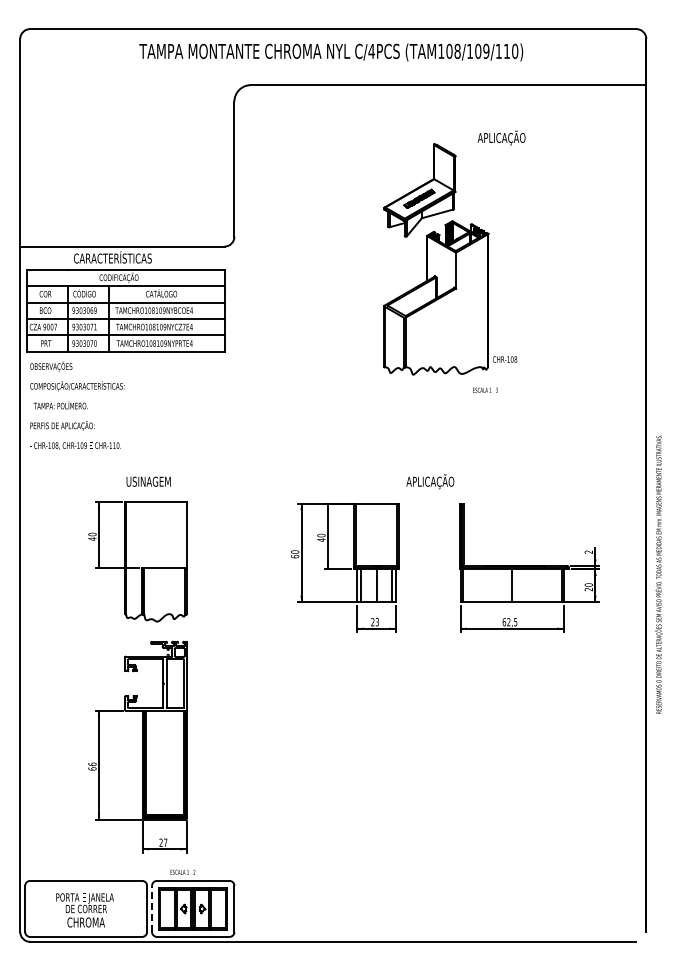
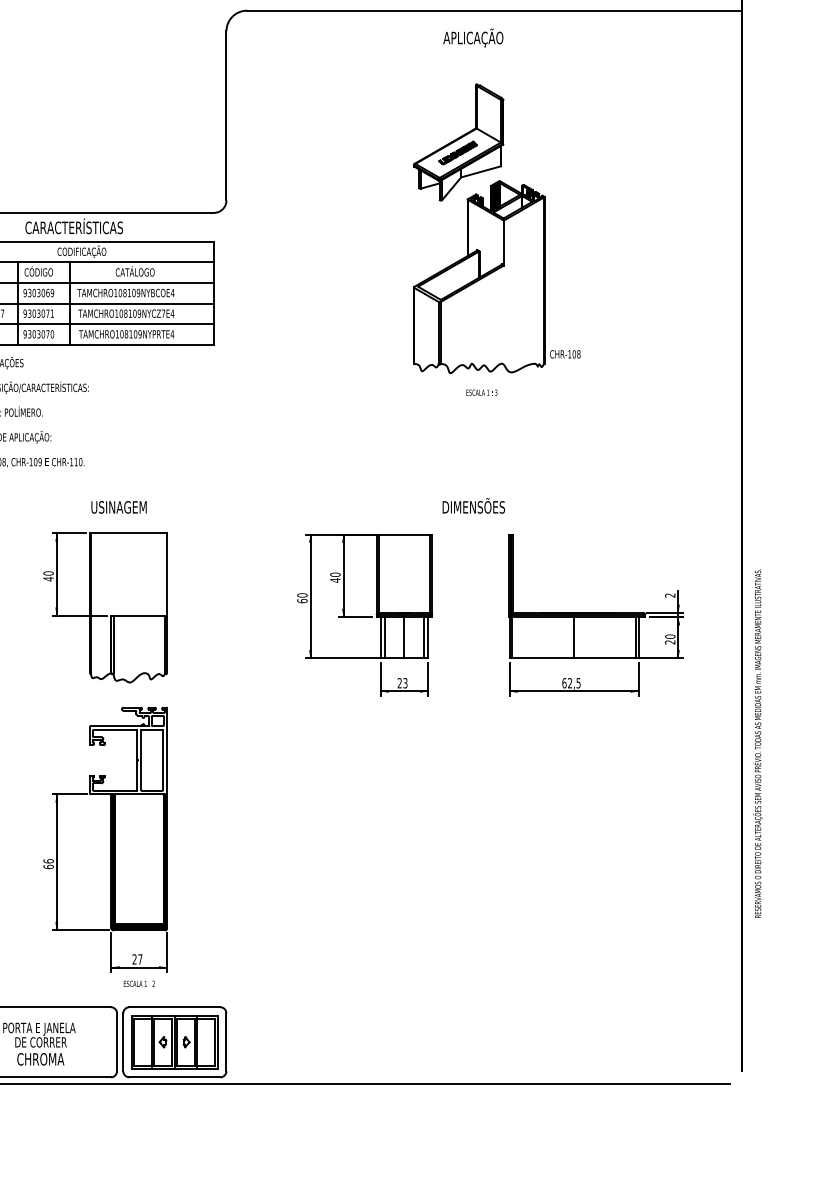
text: (501, 137) -> (473, 37), moved
text: (485, 389) -> (481, 391), moved
text: (431, 481) -> (473, 507), APLICAÇÃO -> DIMENSÕES
text: (658, 574) -> (757, 743), moved
text: (182, 871) -> (138, 982), moved
line: (152, 908) -> (123, 1041), dashed -> solid

